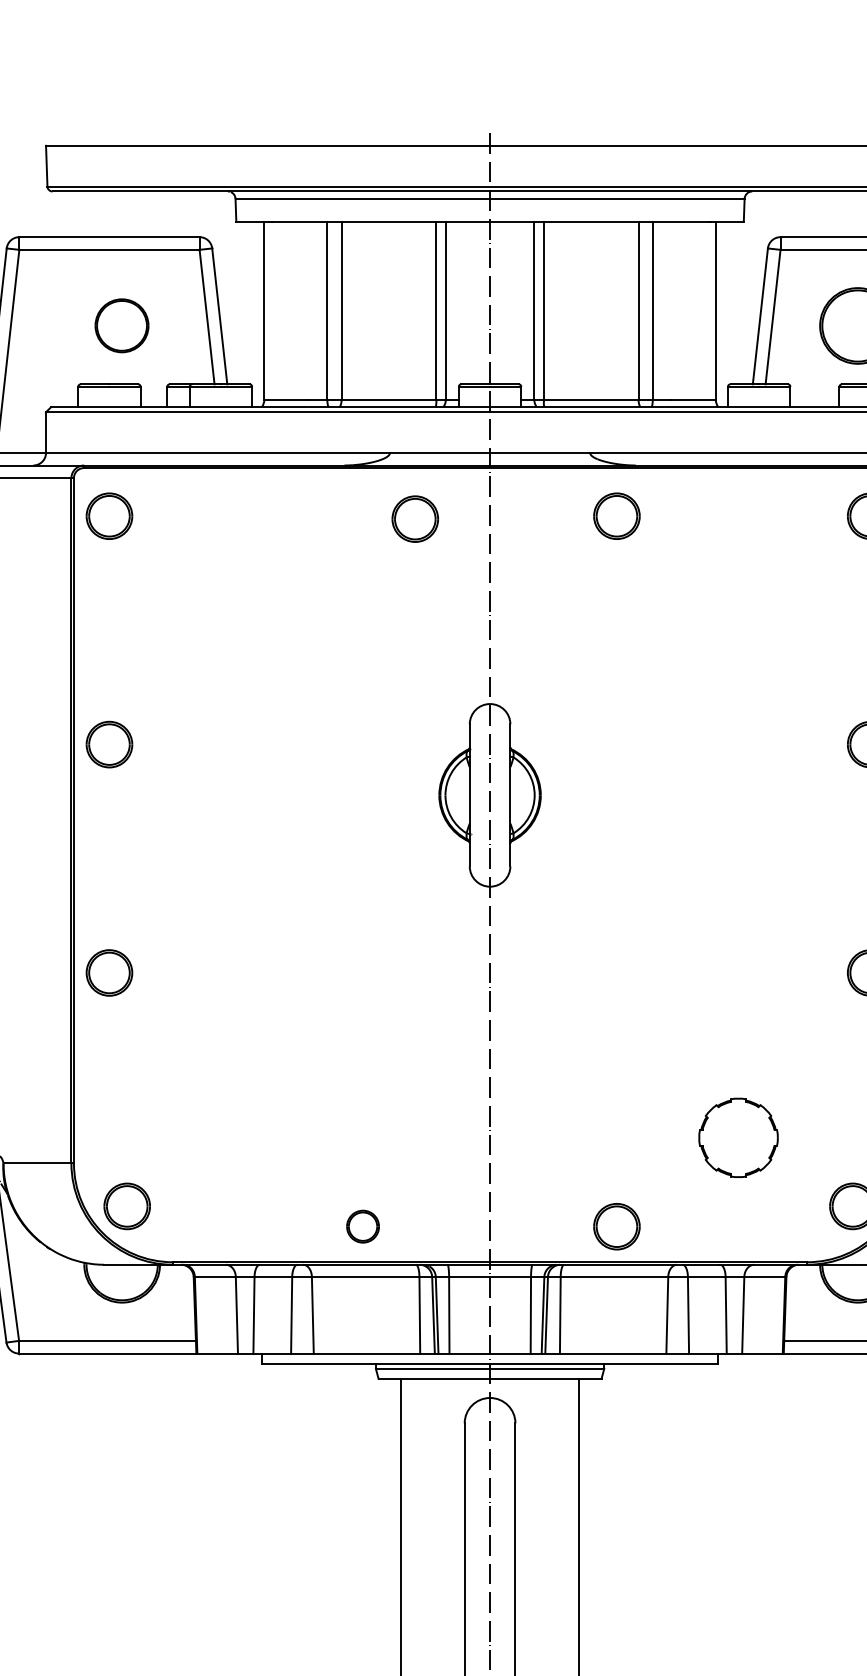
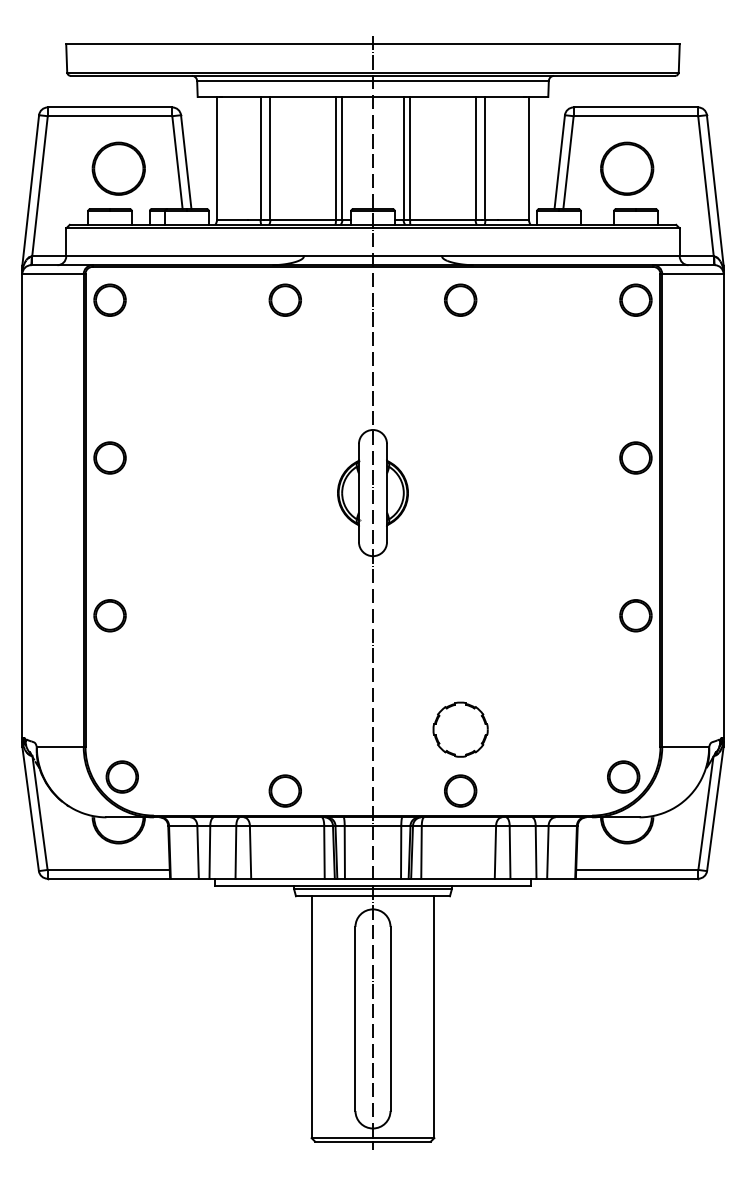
part: (121, 325) -> (118, 168), size x1.43
part: (414, 518) -> (284, 299), moved
part: (738, 1137) -> (460, 729), moved
part: (361, 1225) -> (284, 790), size x1.43

